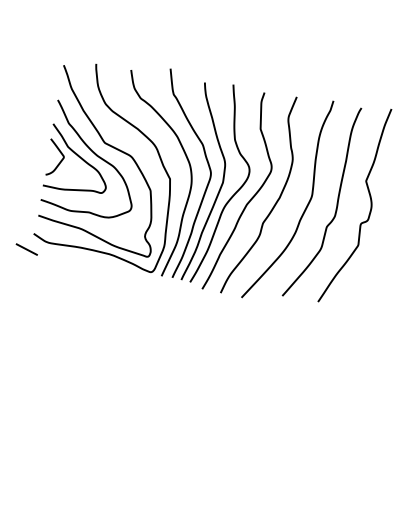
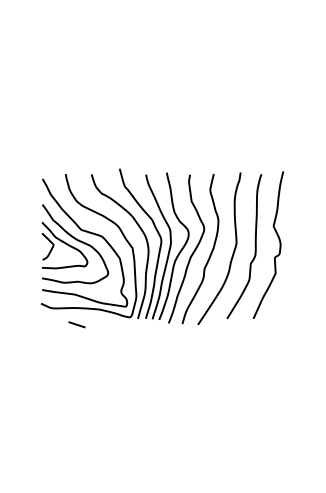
line: (26, 249) -> (76, 324), moved

